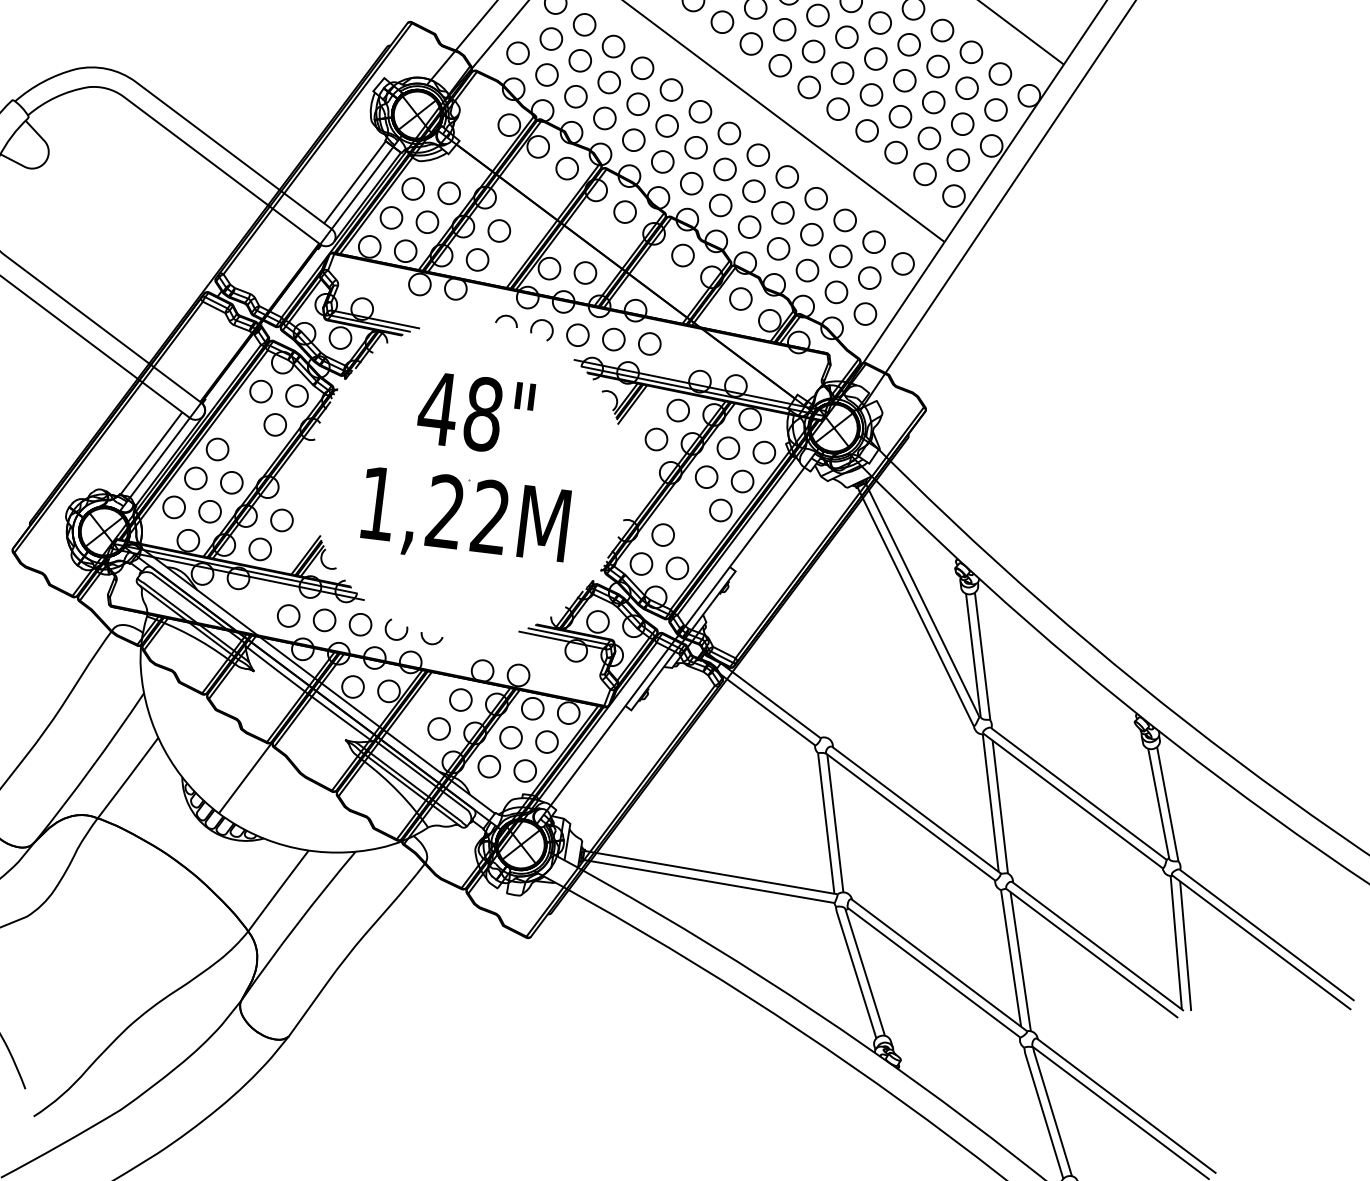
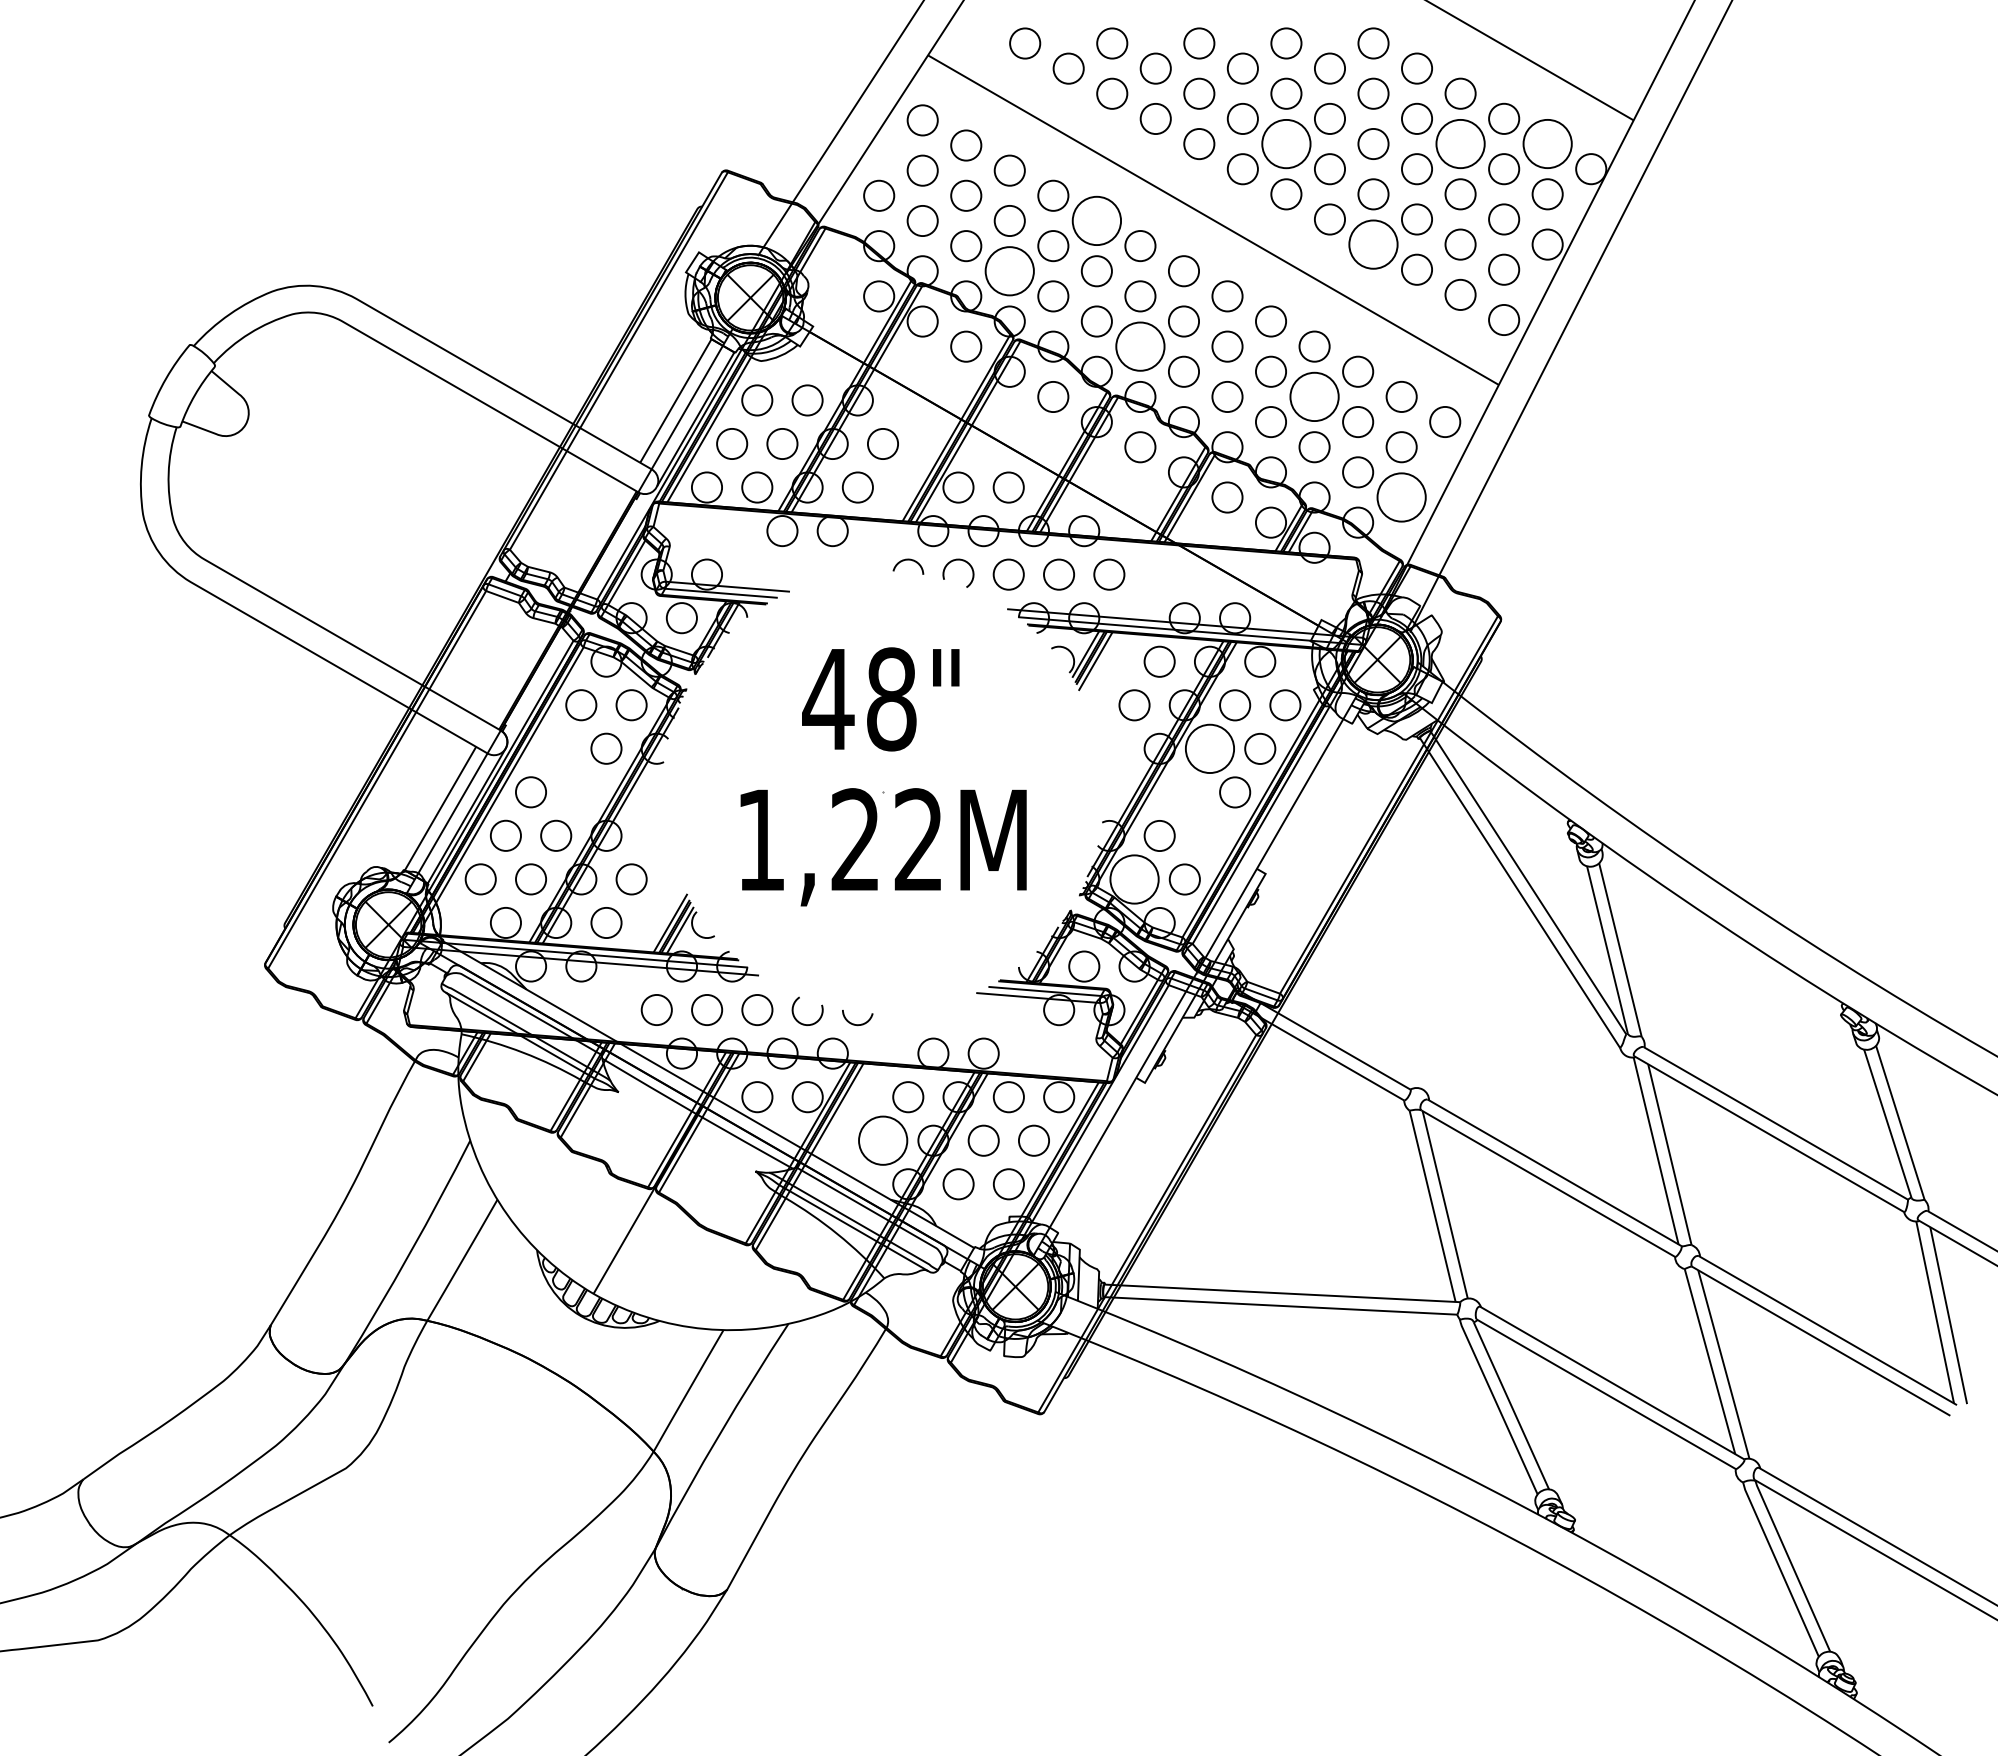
circle: (813, 51) -> (1286, 144), size x1.6
circle: (938, 66) -> (1460, 143), size x1.6
circle: (1000, 73) -> (1547, 143), size x1.6
circle: (671, 89) -> (1096, 220), size x1.6
circle: (604, 118) -> (1009, 271), size x1.6
circle: (867, 130) -> (1373, 244), size x1.6
circle: (691, 183) -> (1140, 346), size x1.6
circle: (811, 234) -> (1314, 396), size x1.6
circle: (865, 314) -> (1401, 497), size x1.6
circle: (706, 476) -> (1209, 748), size x1.6
circle: (641, 564) -> (1134, 879), size x1.6
circle: (439, 728) -> (883, 1140), size x1.6

